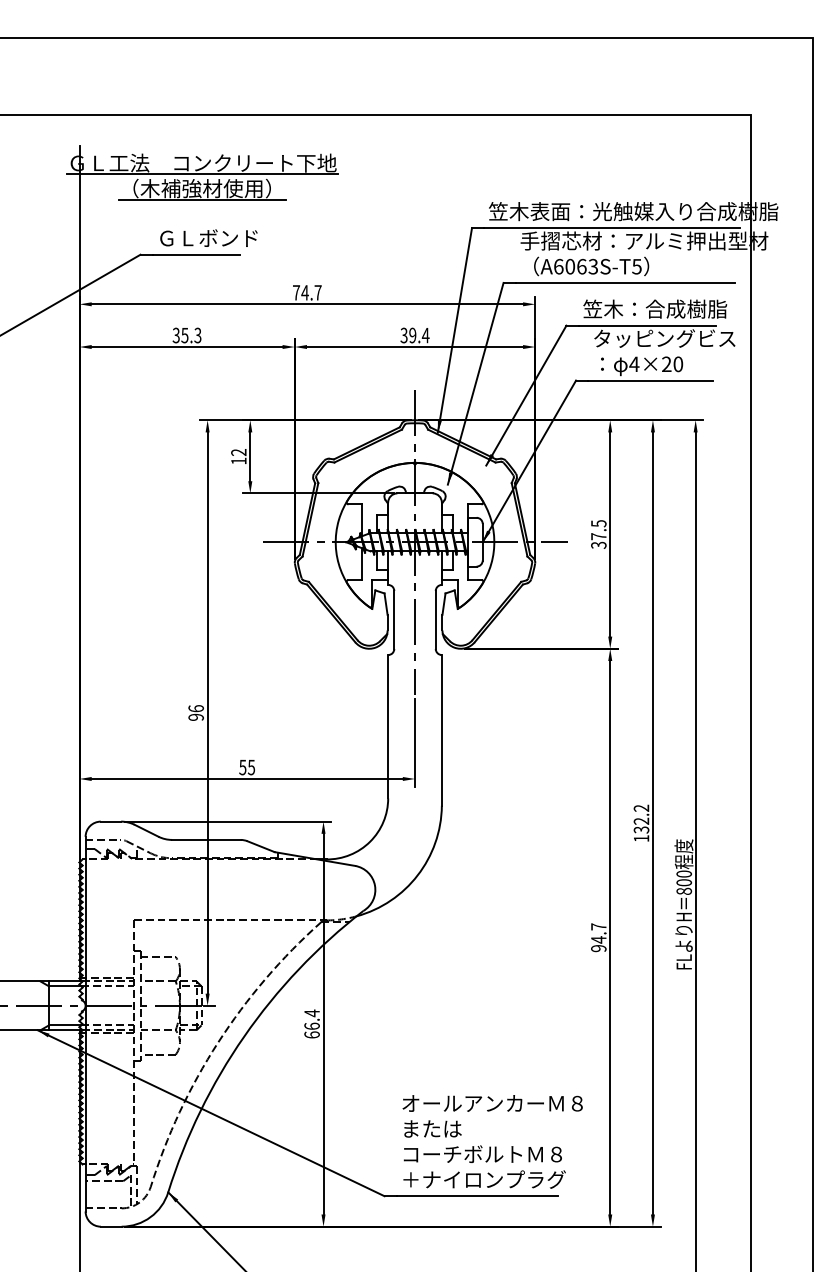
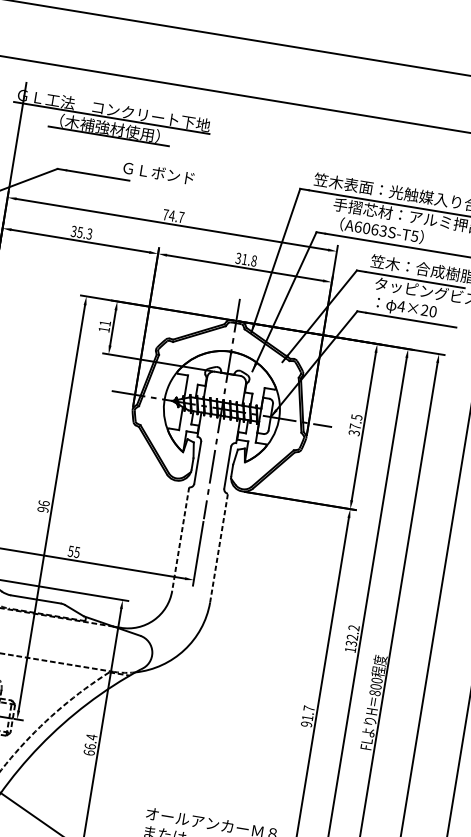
text: (208, 237) -> (158, 172), moved
text: (419, 335) -> (249, 260), 39.4 -> 31.8
text: (238, 452) -> (105, 323), 12 -> 11
line: (388, 726) -> (180, 539), solid -> dashed
line: (441, 729) -> (218, 547), solid -> dashed
text: (598, 939) -> (307, 717), 94.7 -> 91.7

